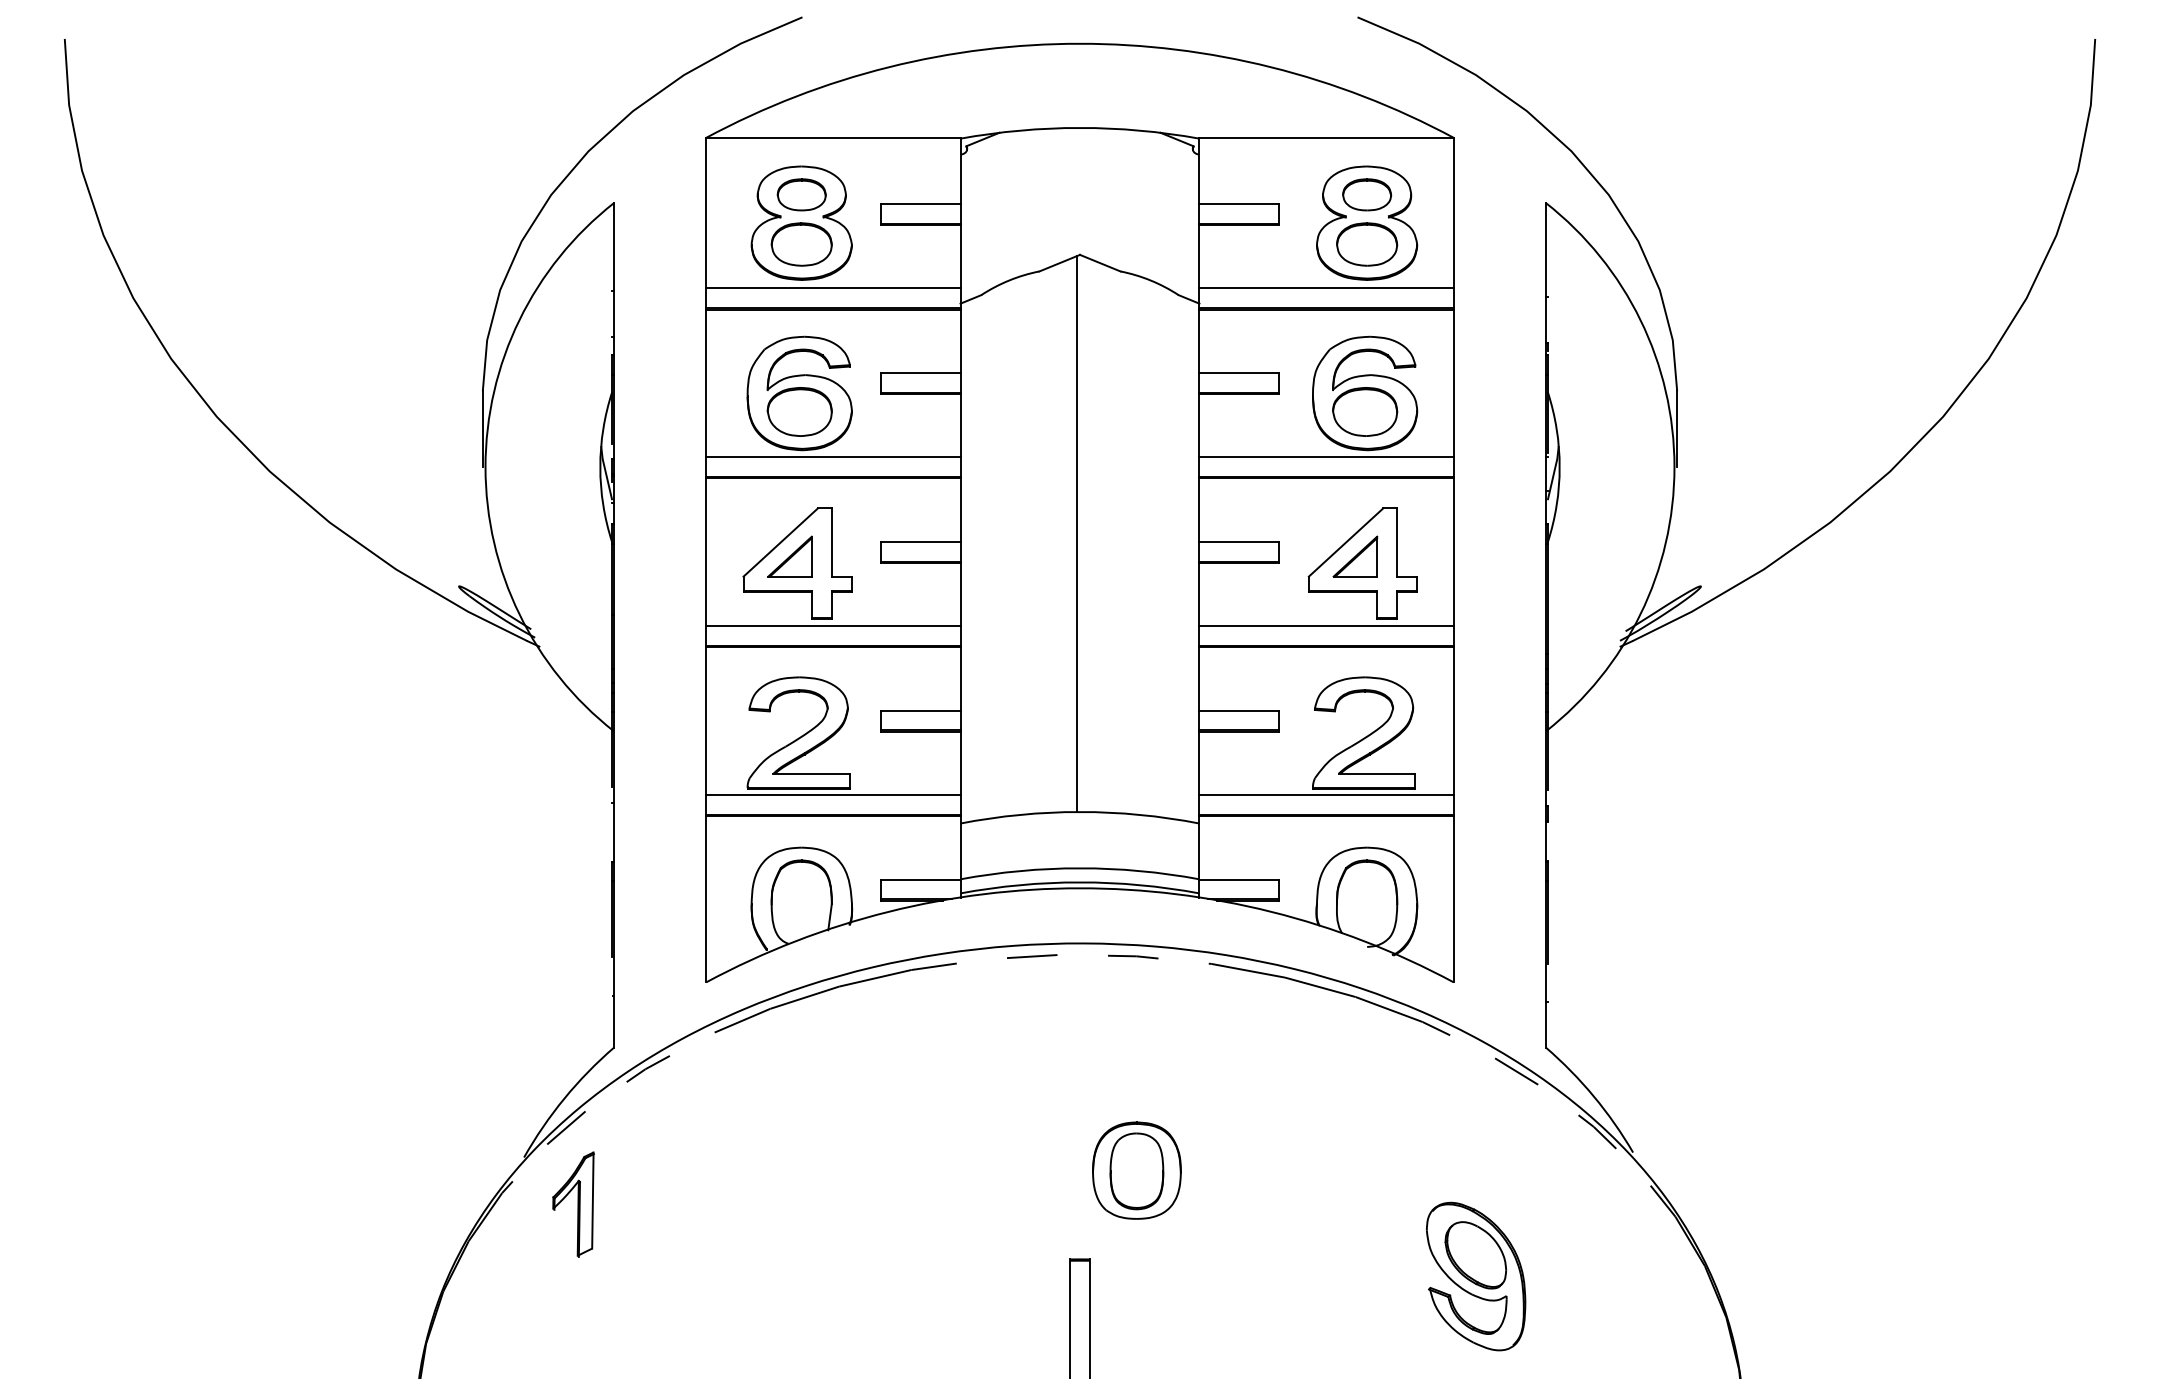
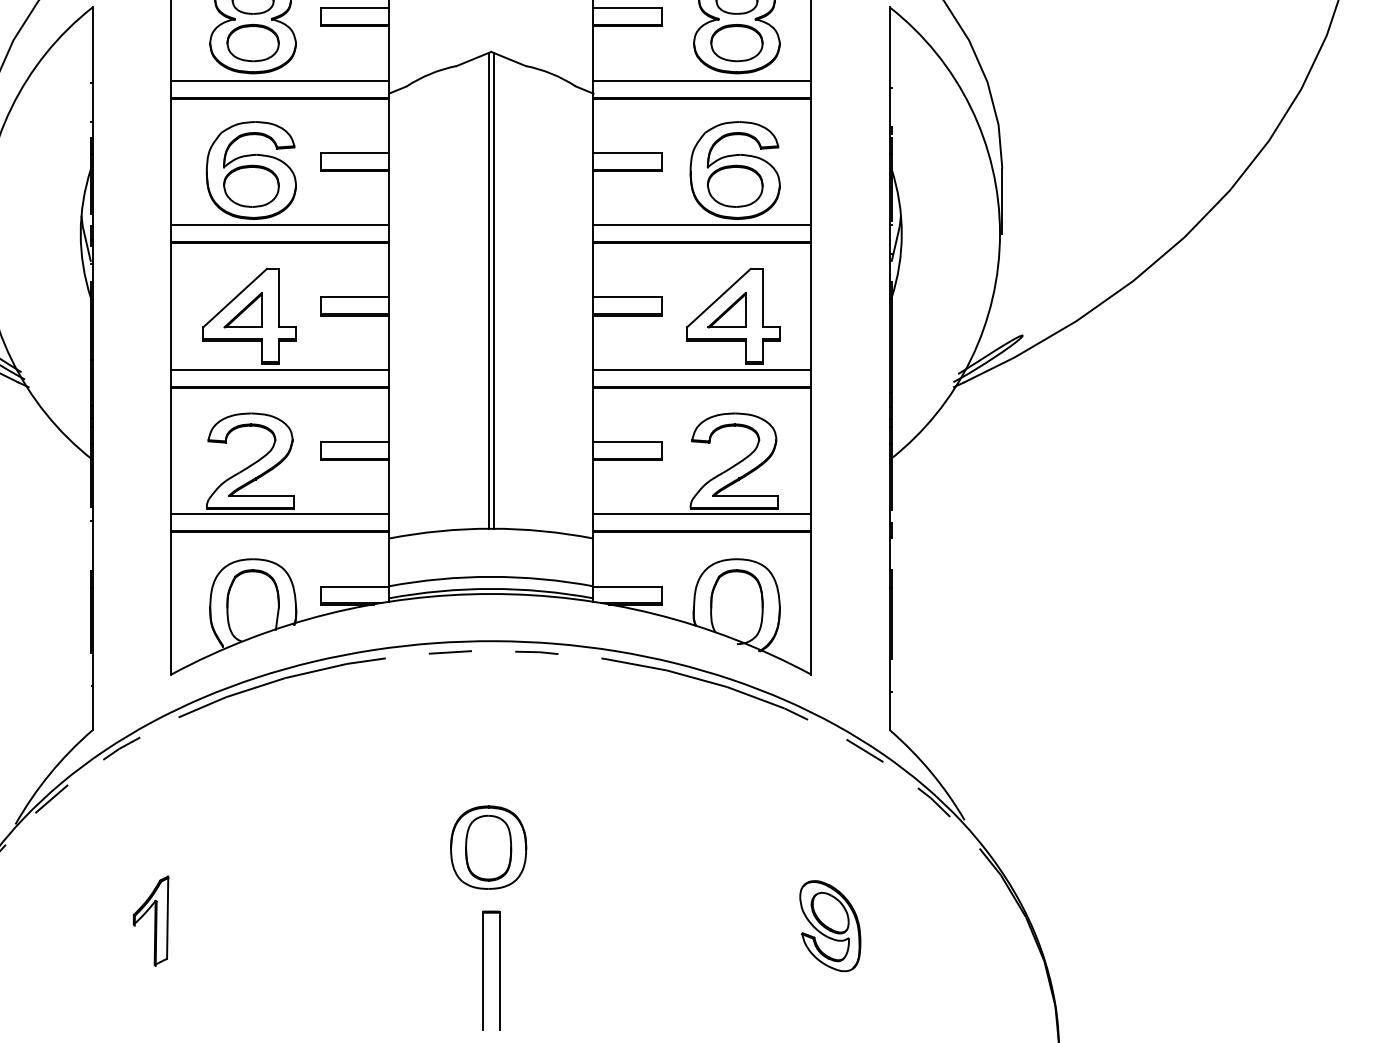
line: (1082, 534) -> (493, 291), added
part: (1136, 1170) -> (488, 847), moved
part: (573, 1204) -> (151, 921), moved
part: (1476, 1275) -> (830, 925), size x0.71

